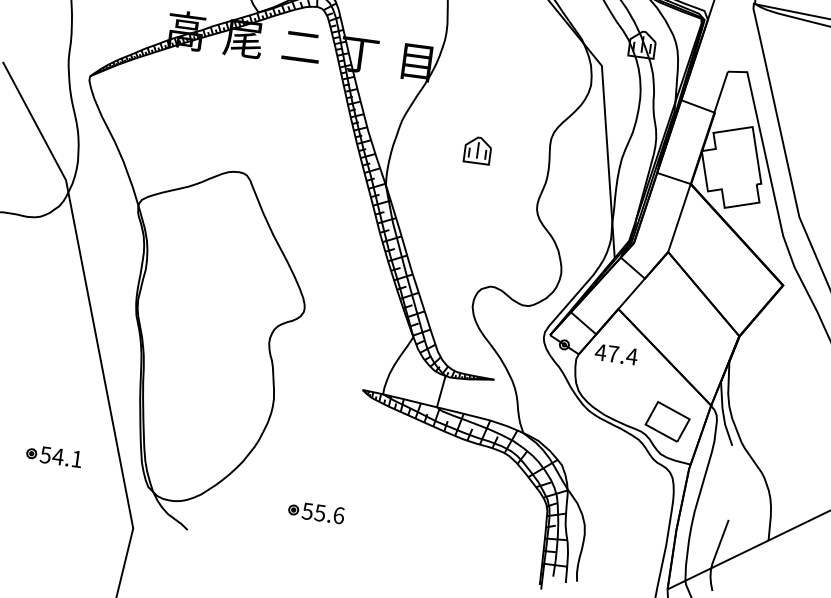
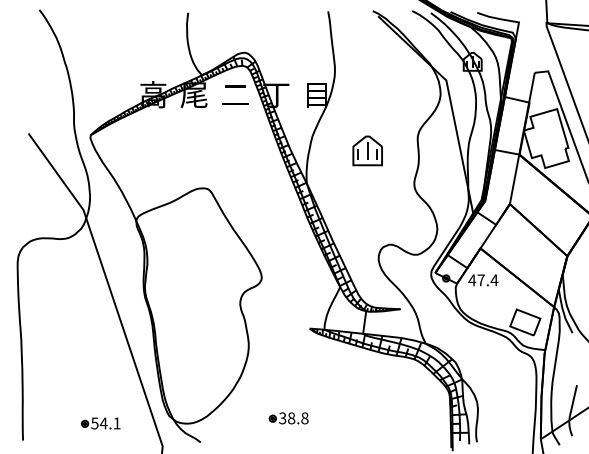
part: (477, 149) -> (367, 150), size x1.6
part: (53, 456) -> (100, 423), moved
text: (322, 513) -> (293, 418), 55.6 -> 38.8

